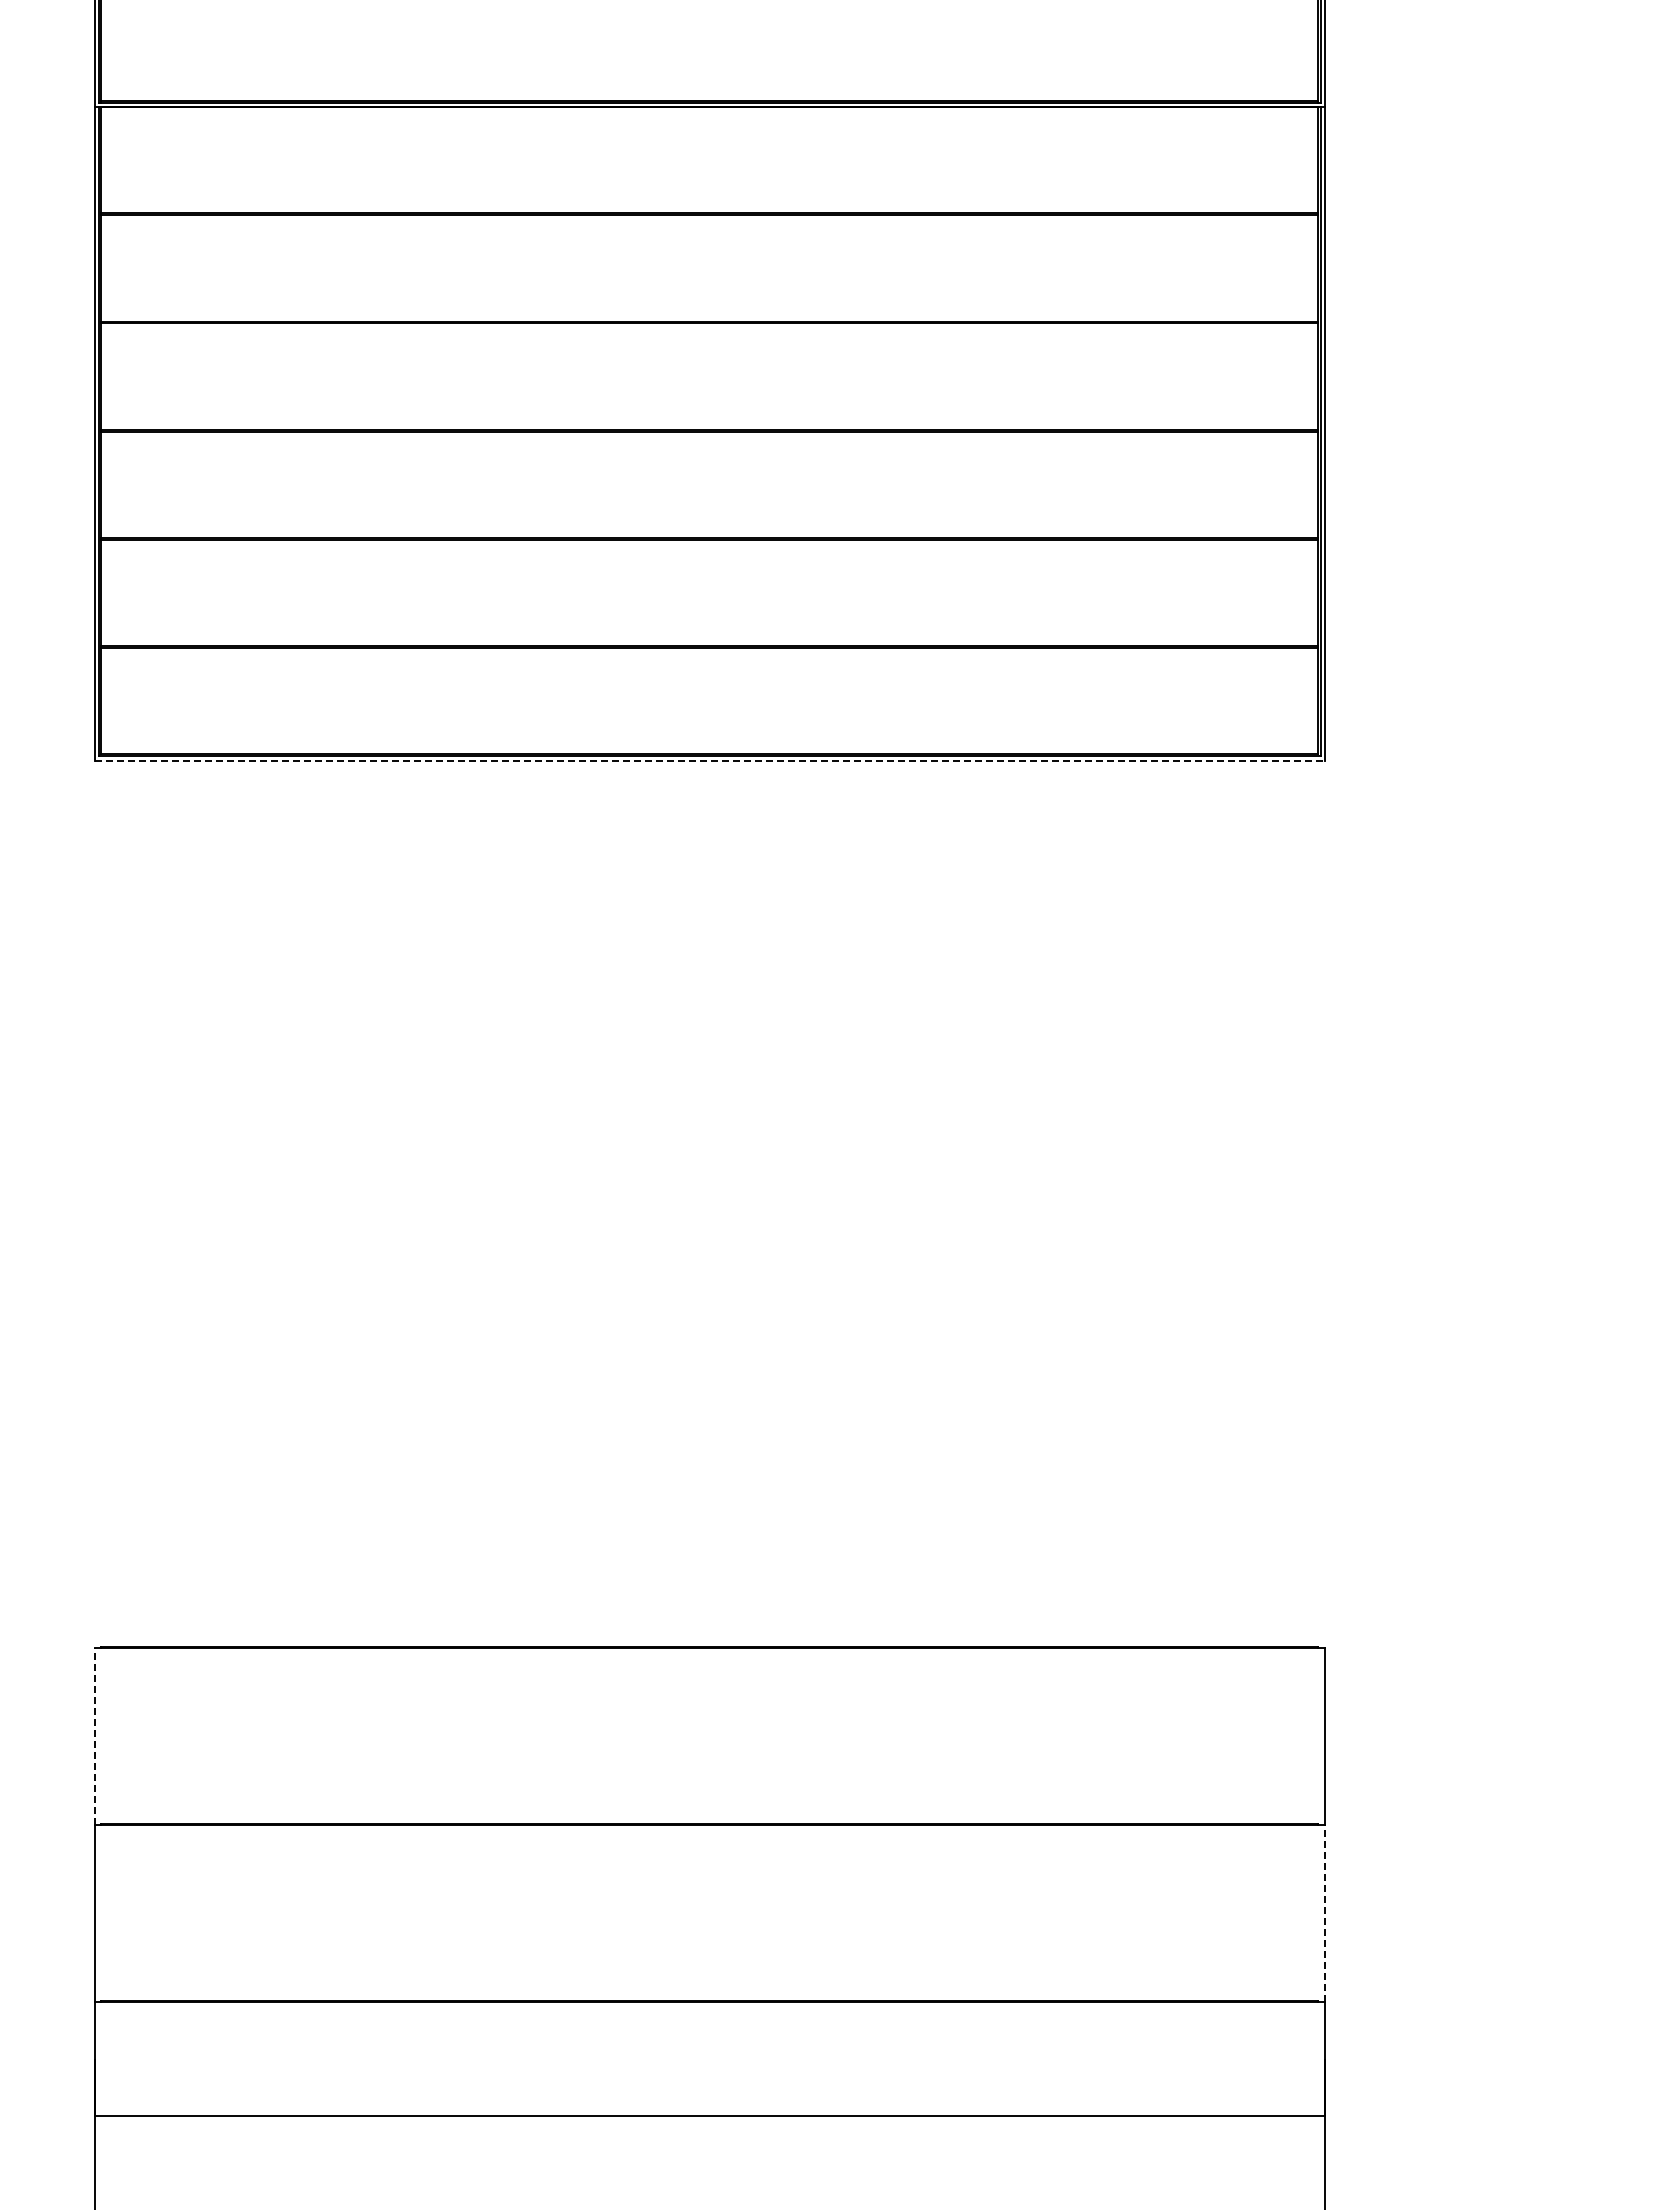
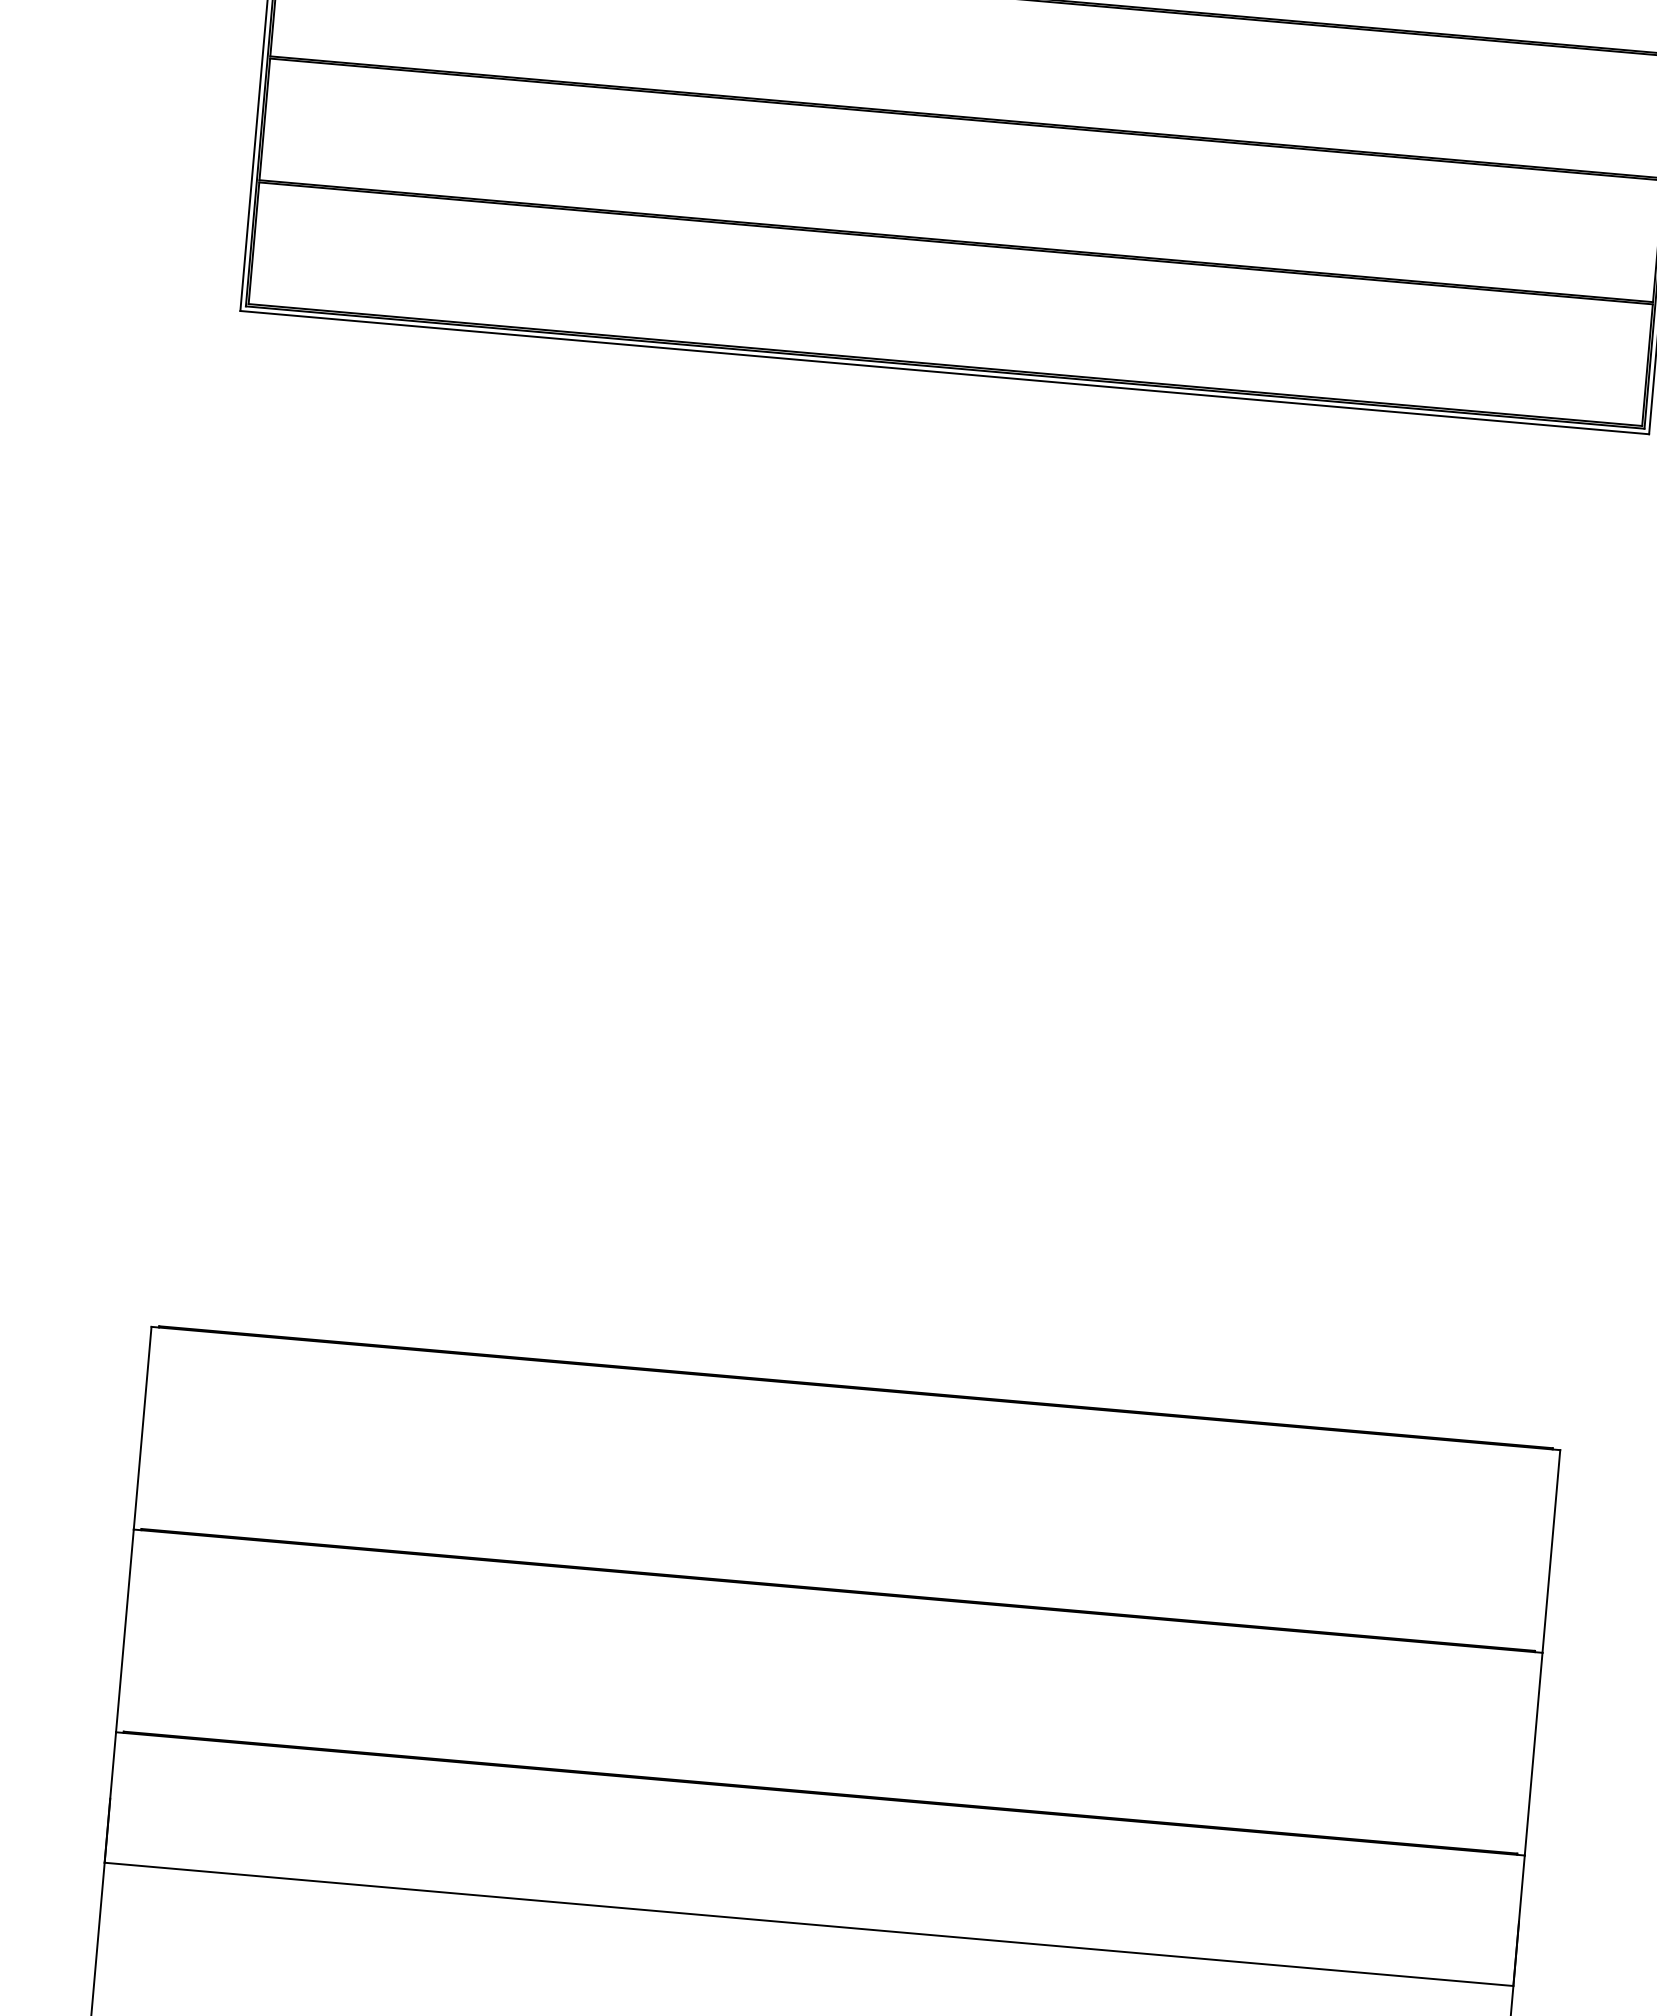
line: (710, 760) -> (945, 372), dashed -> solid
line: (94, 1735) -> (142, 1427), dashed -> solid
line: (1324, 1912) -> (1533, 1753), dashed -> solid

